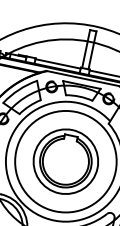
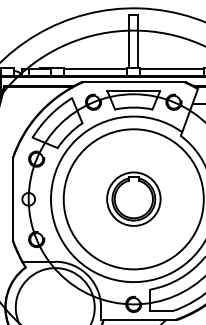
part: (65, 161) -> (133, 198), size x0.6

